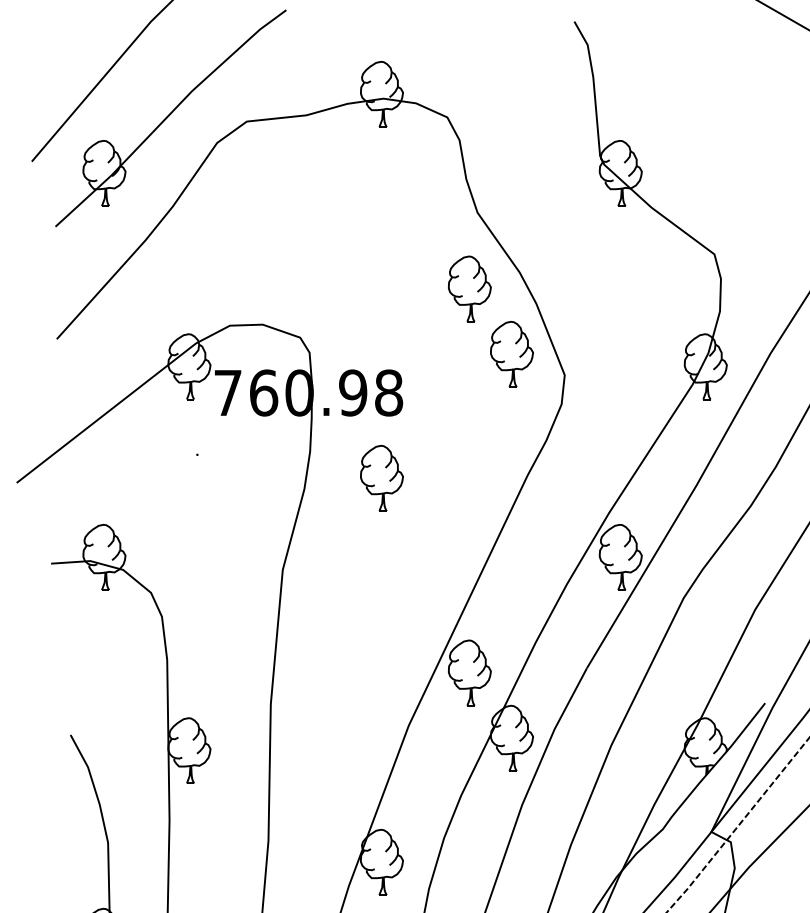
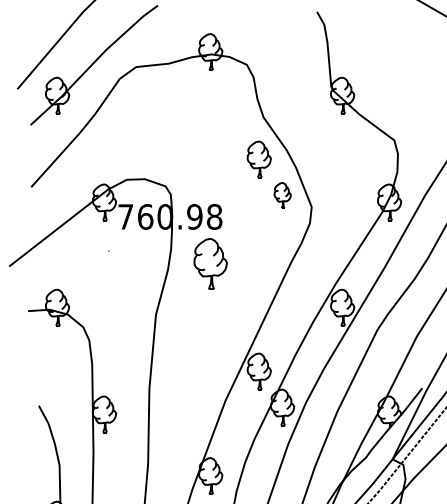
part: (511, 354) -> (282, 195), size x0.7
part: (381, 477) -> (210, 263), size x1.4

